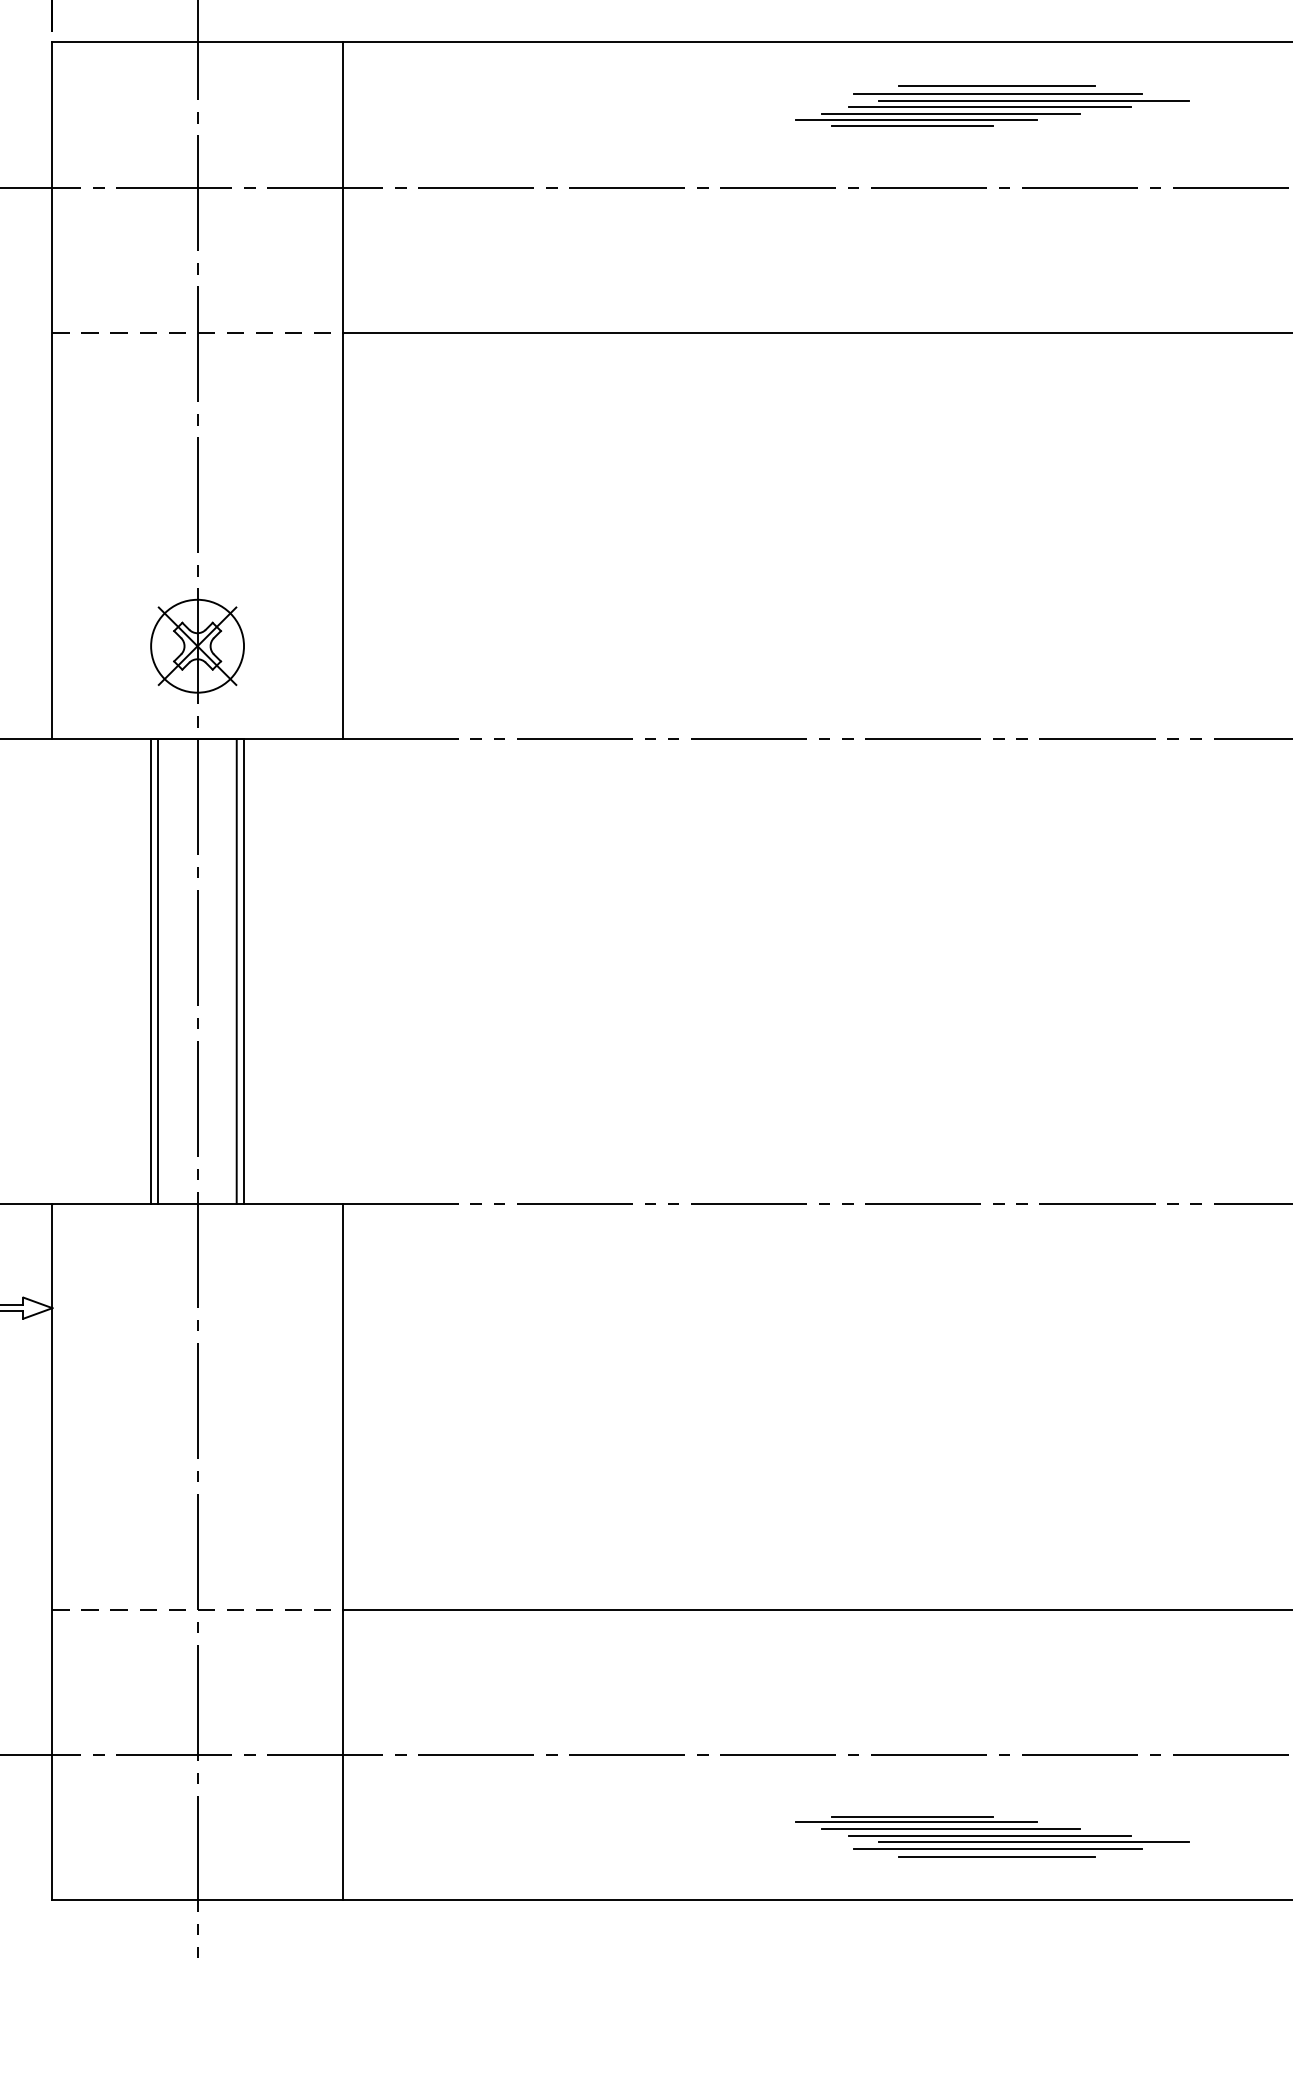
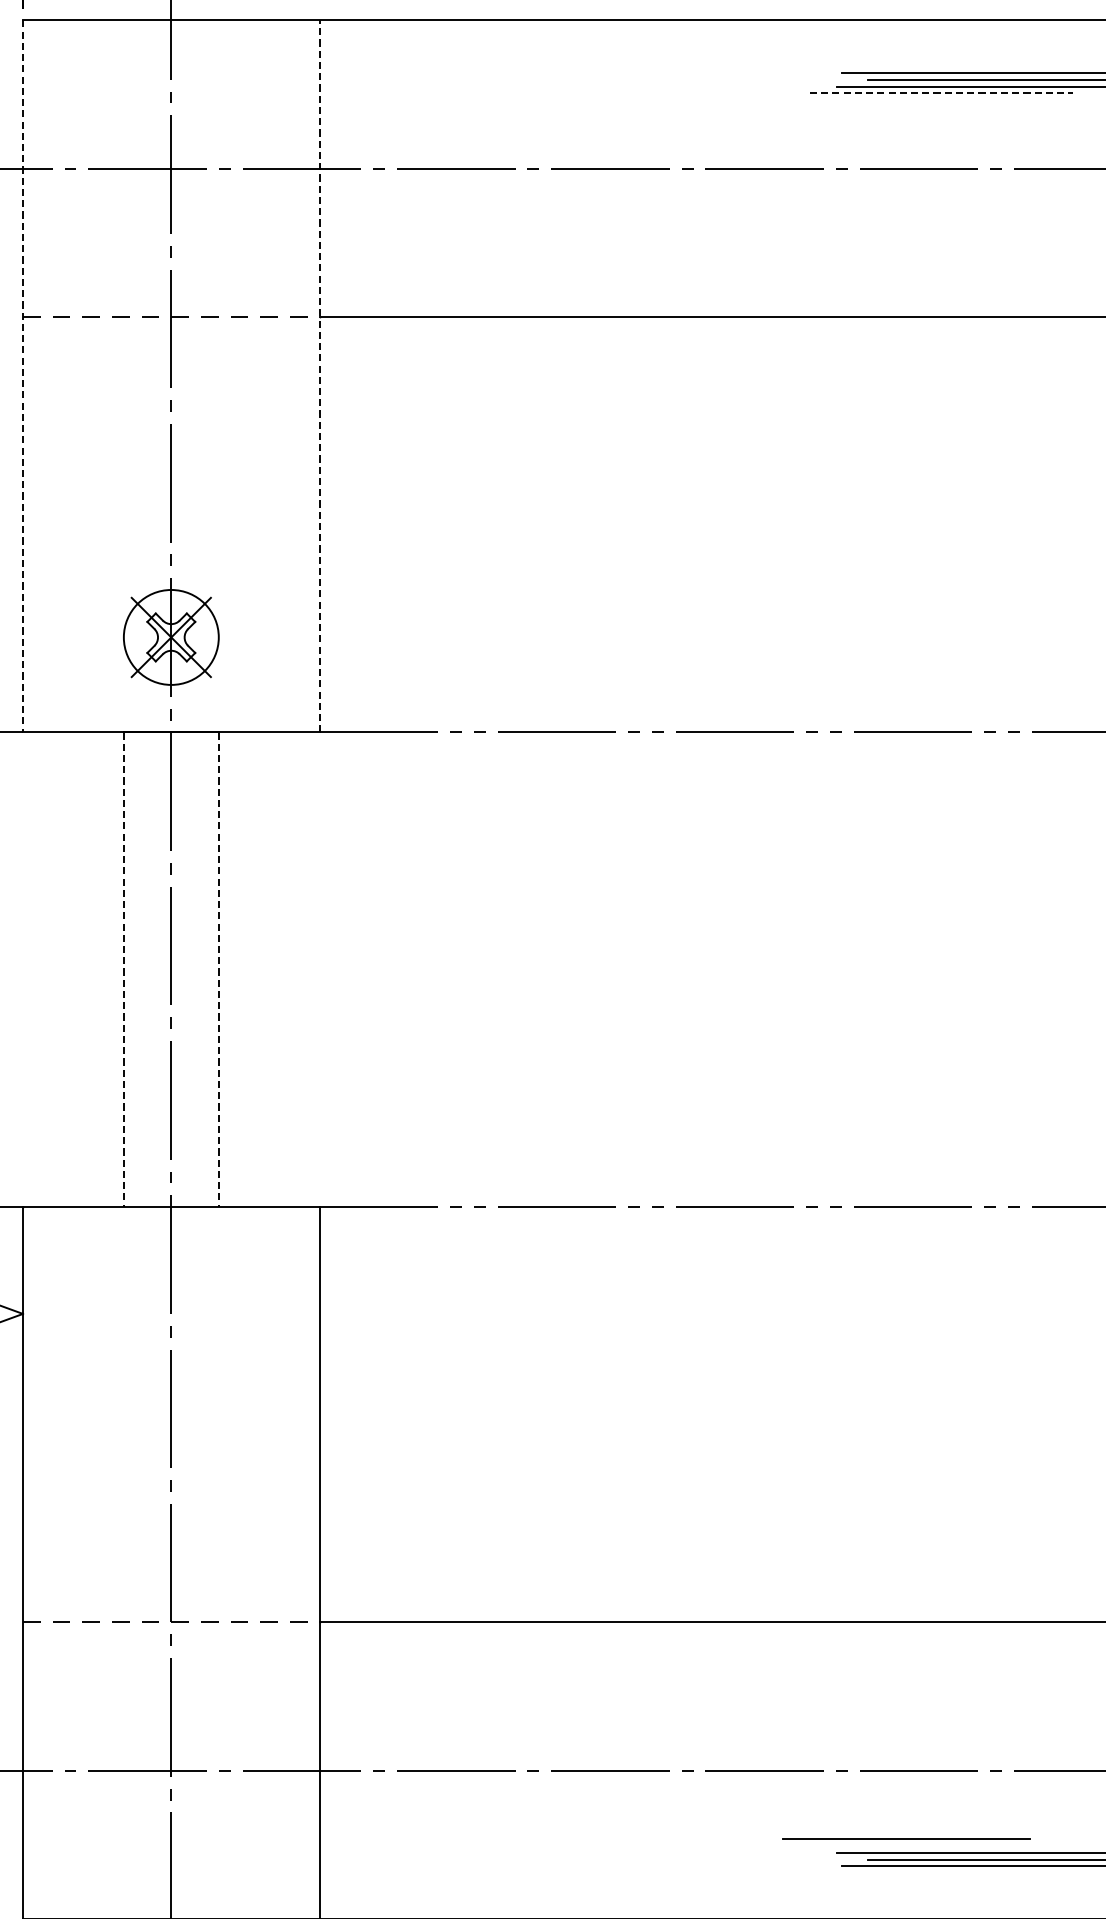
line: (996, 86) -> (987, 65), removed
line: (950, 113) -> (940, 92), solid -> dashed
line: (916, 120) -> (906, 100), removed
line: (911, 125) -> (900, 105), removed
line: (342, 390) -> (319, 376), solid -> dashed
line: (52, 391) -> (23, 377), solid -> dashed
line: (151, 971) -> (124, 969), solid -> dashed
line: (158, 971) -> (131, 969), removed
line: (236, 971) -> (211, 969), removed
line: (244, 971) -> (219, 969), solid -> dashed
line: (911, 1817) -> (900, 1834), removed
line: (950, 1828) -> (940, 1845), removed
line: (996, 1856) -> (987, 1874), removed

